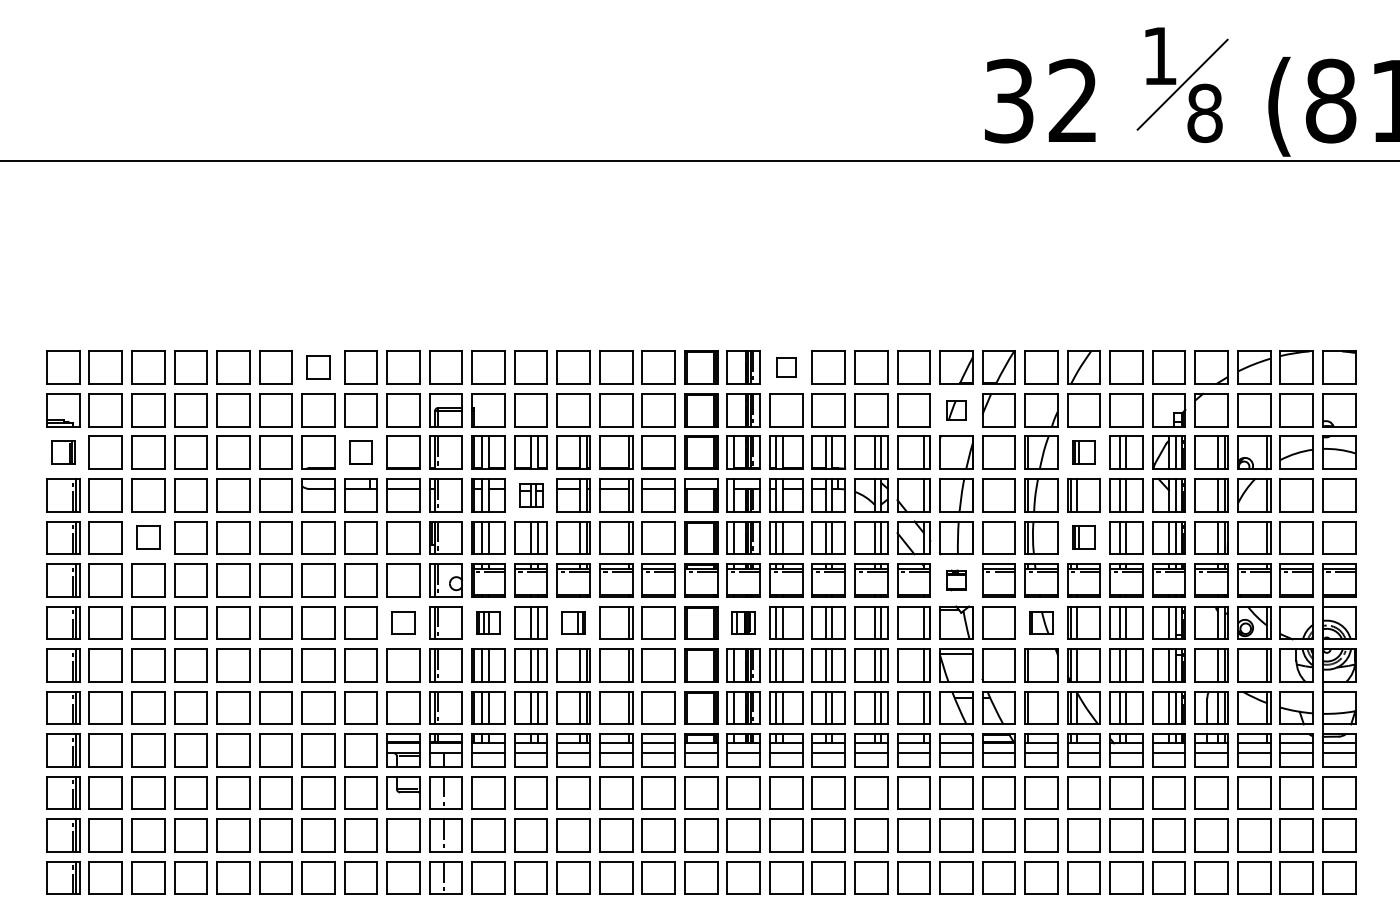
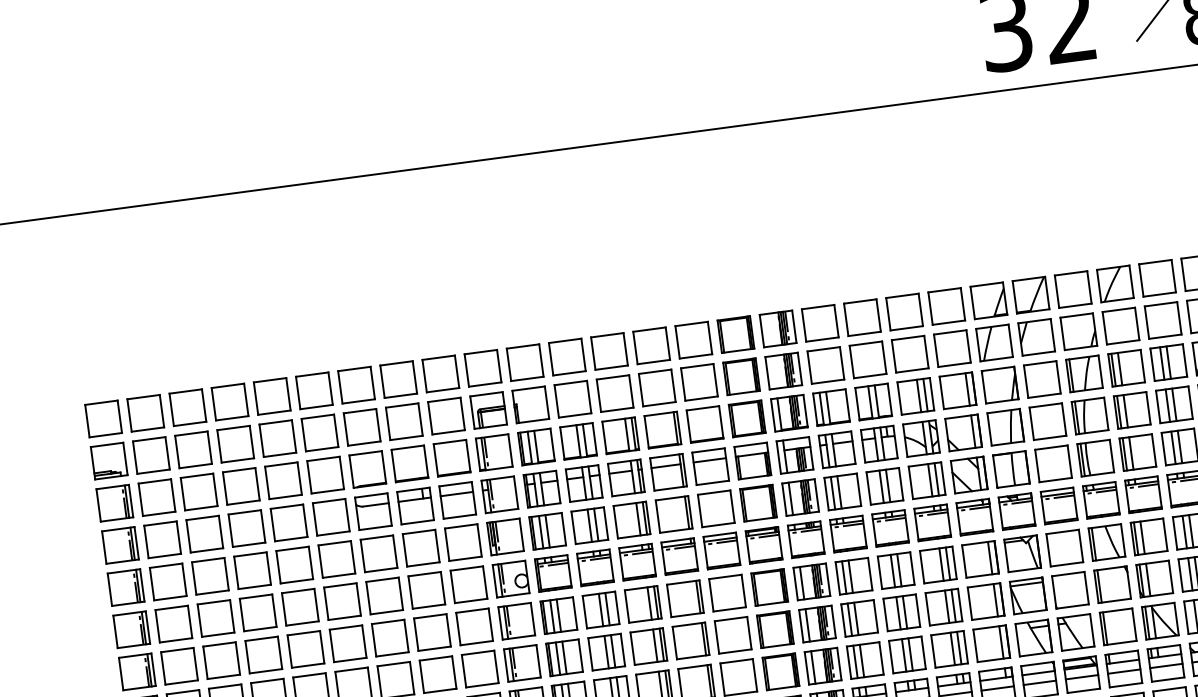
part: (318, 367) -> (356, 384), size x1.43
part: (786, 367) -> (820, 323), size x1.67
part: (956, 410) -> (994, 343), size x1.67
part: (63, 452) -> (115, 502), size x1.43
part: (360, 452) -> (409, 463), size x1.43
part: (1083, 452) -> (1126, 368), size x1.43
part: (530, 495) -> (583, 483), size x1.43
part: (148, 537) -> (210, 575), size x1.43
part: (1083, 537) -> (1137, 452), size x1.43
part: (956, 580) -> (1017, 511), size x1.67
part: (403, 622) -> (474, 626), size x1.43
part: (488, 622) -> (558, 615), size x1.43
part: (573, 622) -> (643, 603), size x1.43
part: (743, 622) -> (811, 581), size x1.43
part: (1041, 622) -> (1106, 542), size x1.43

